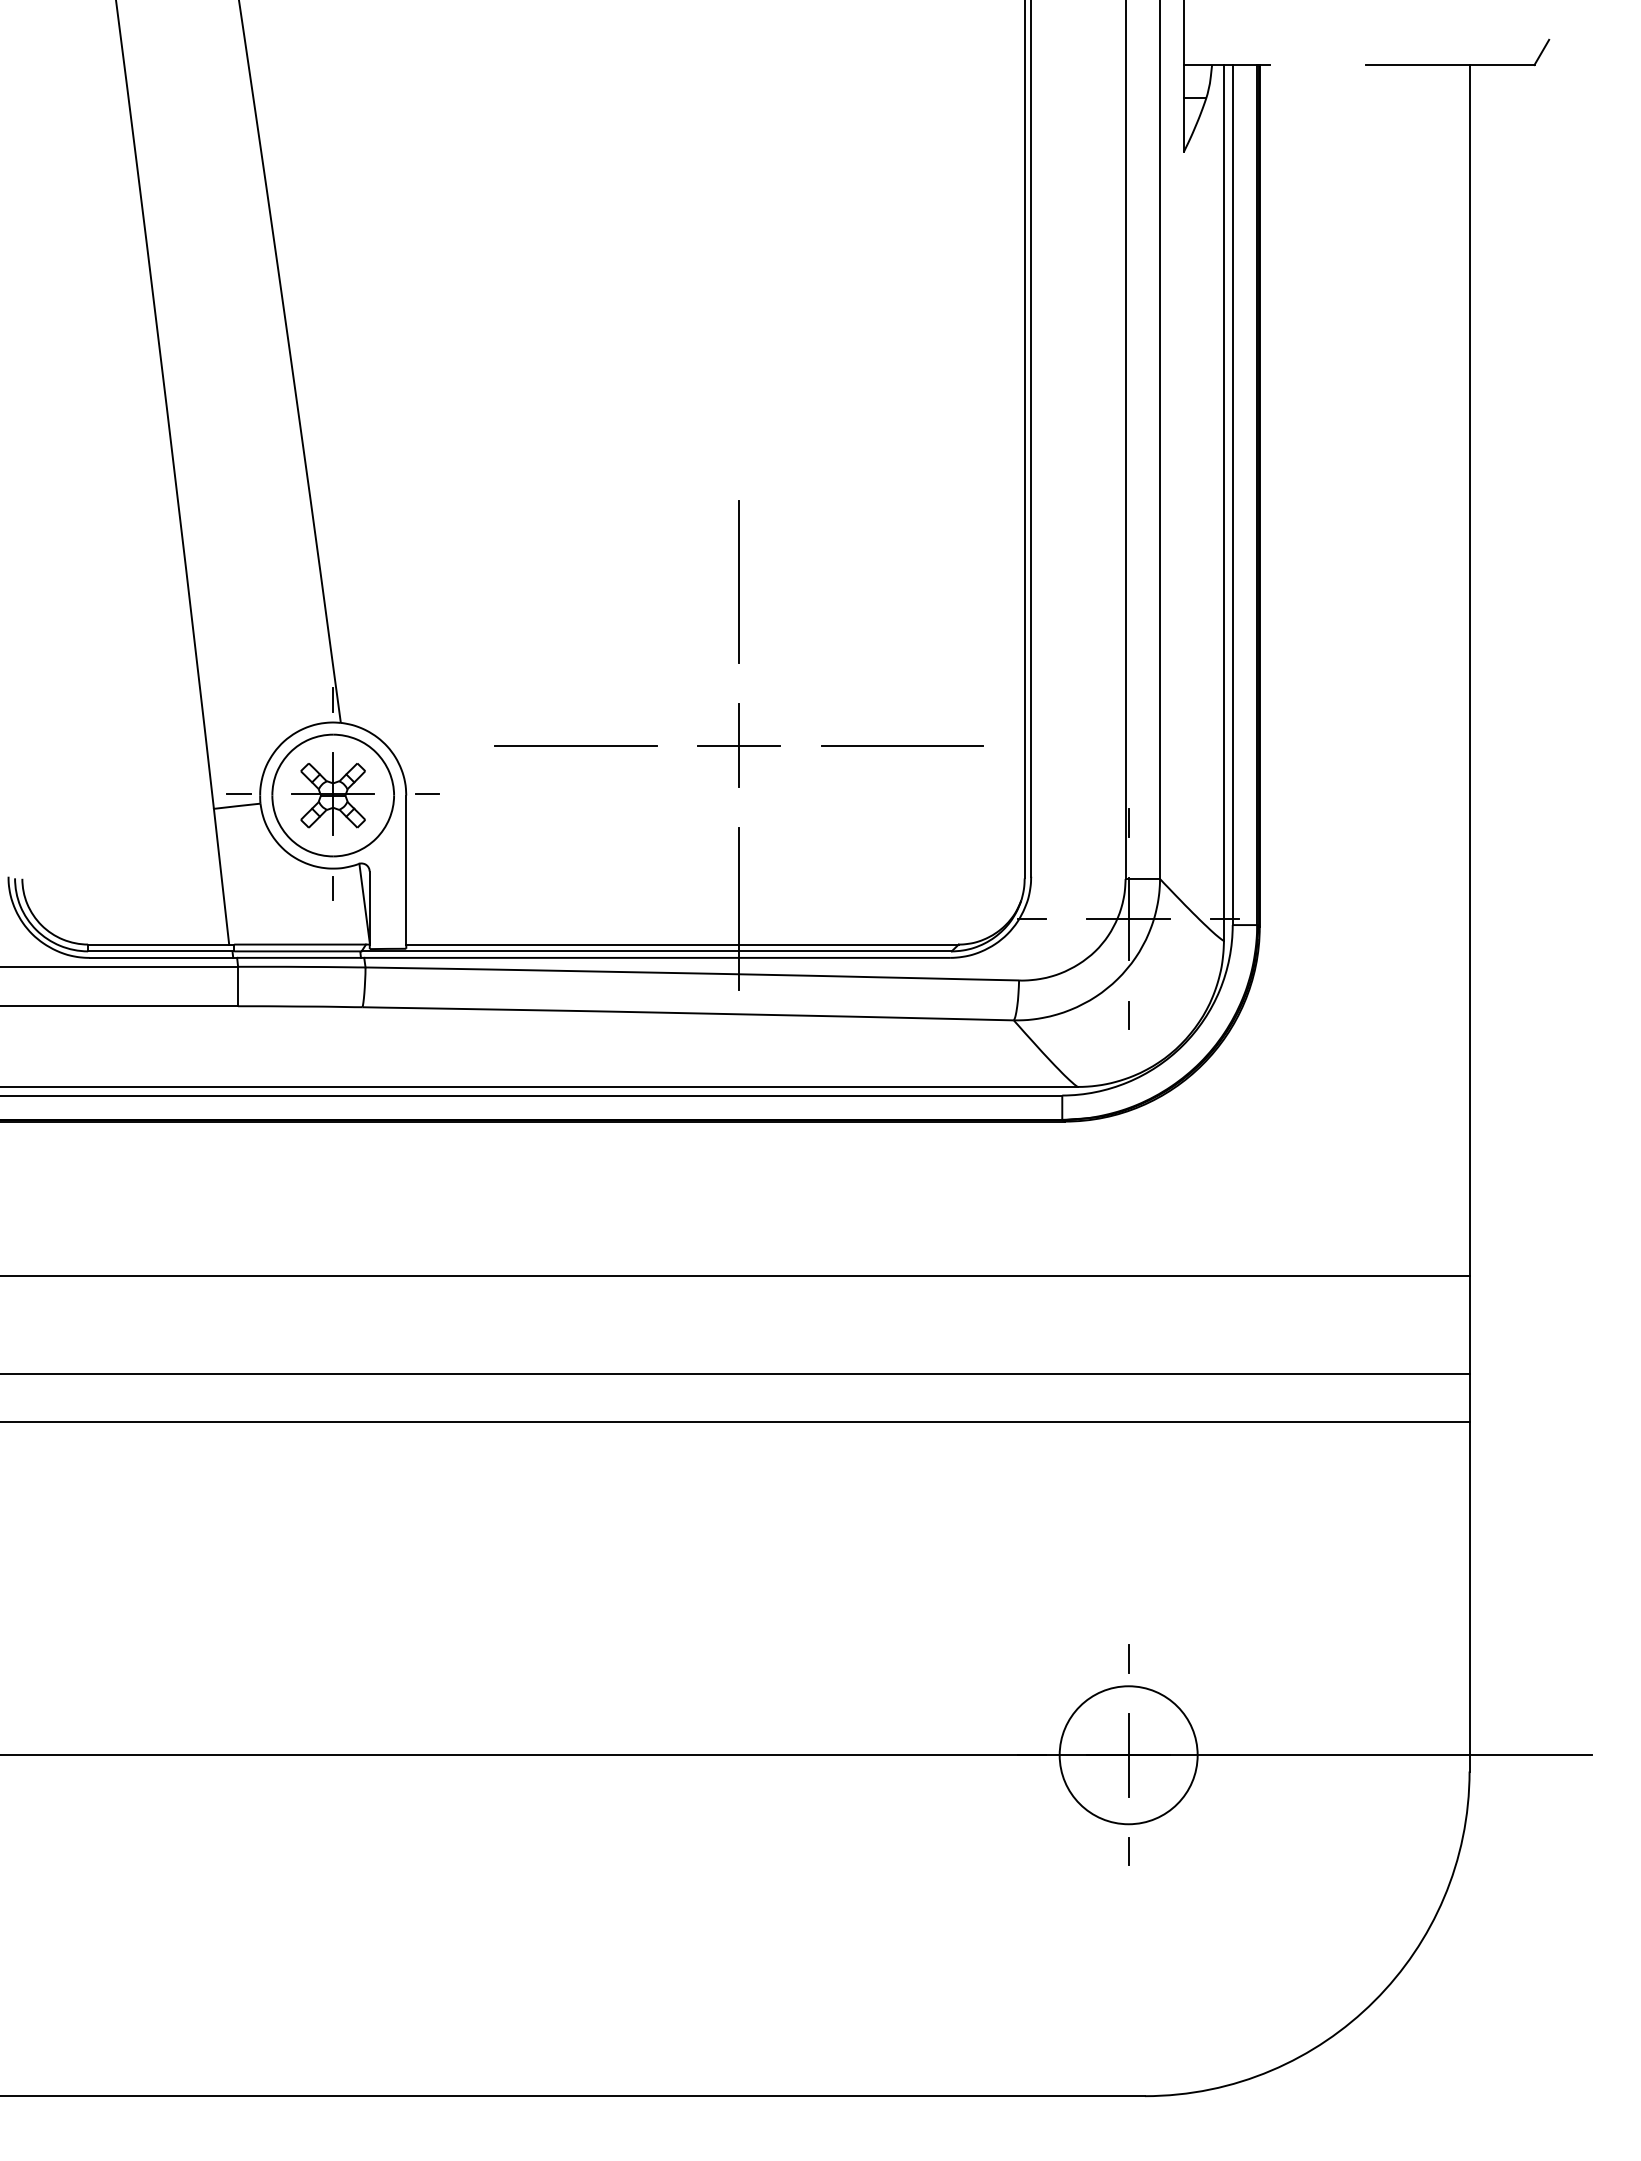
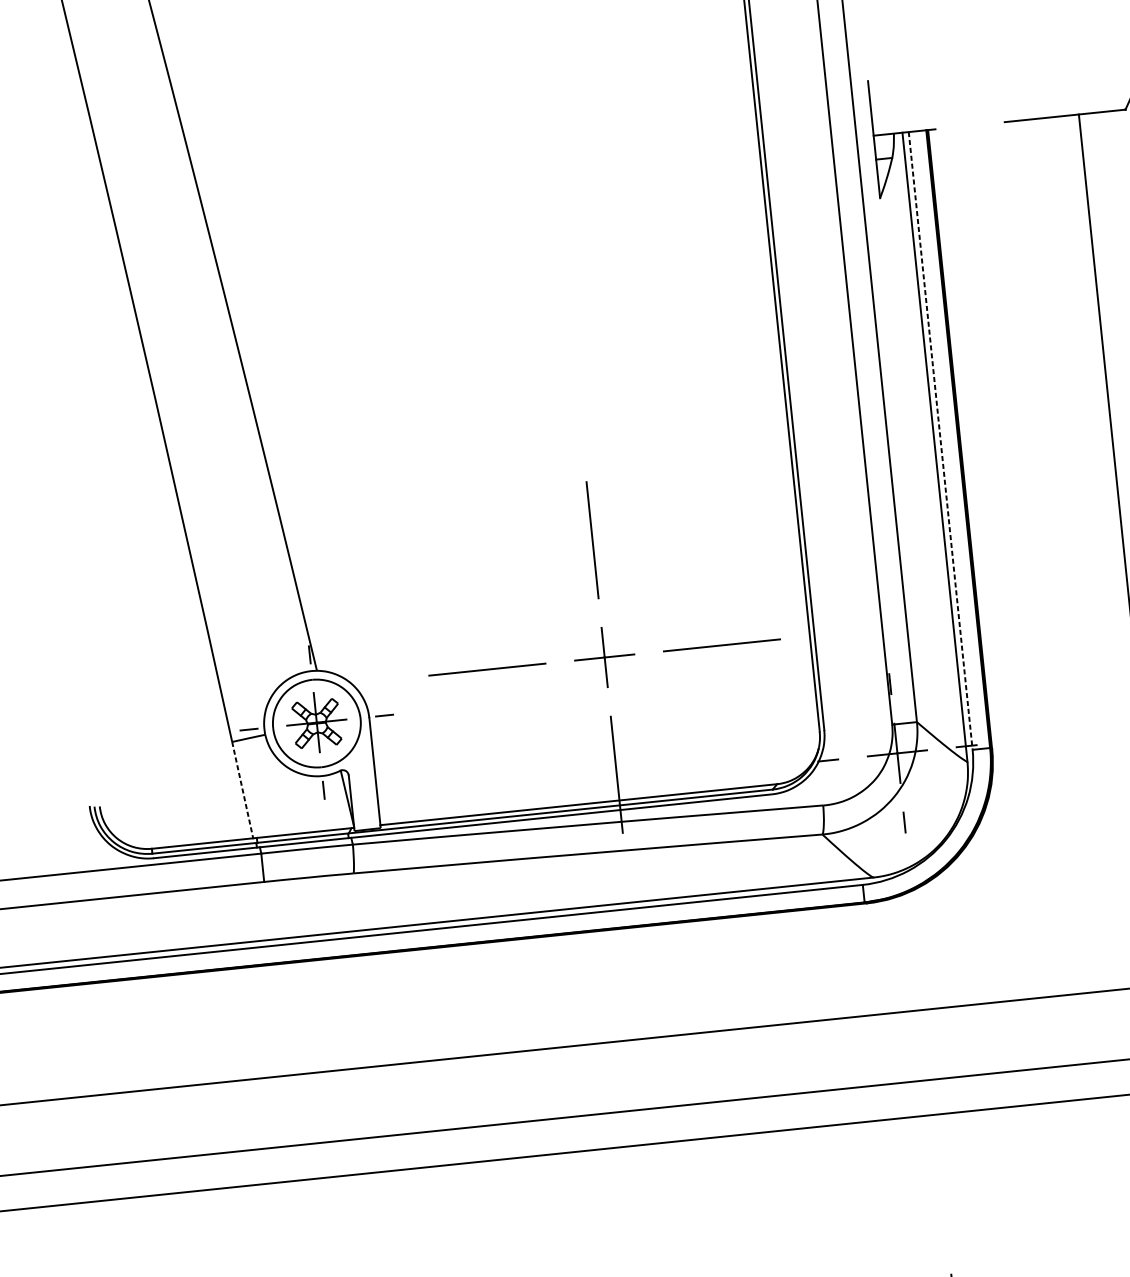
line: (1232, 495) -> (940, 441), solid -> dashed
line: (221, 877) -> (242, 790), solid -> dashed

